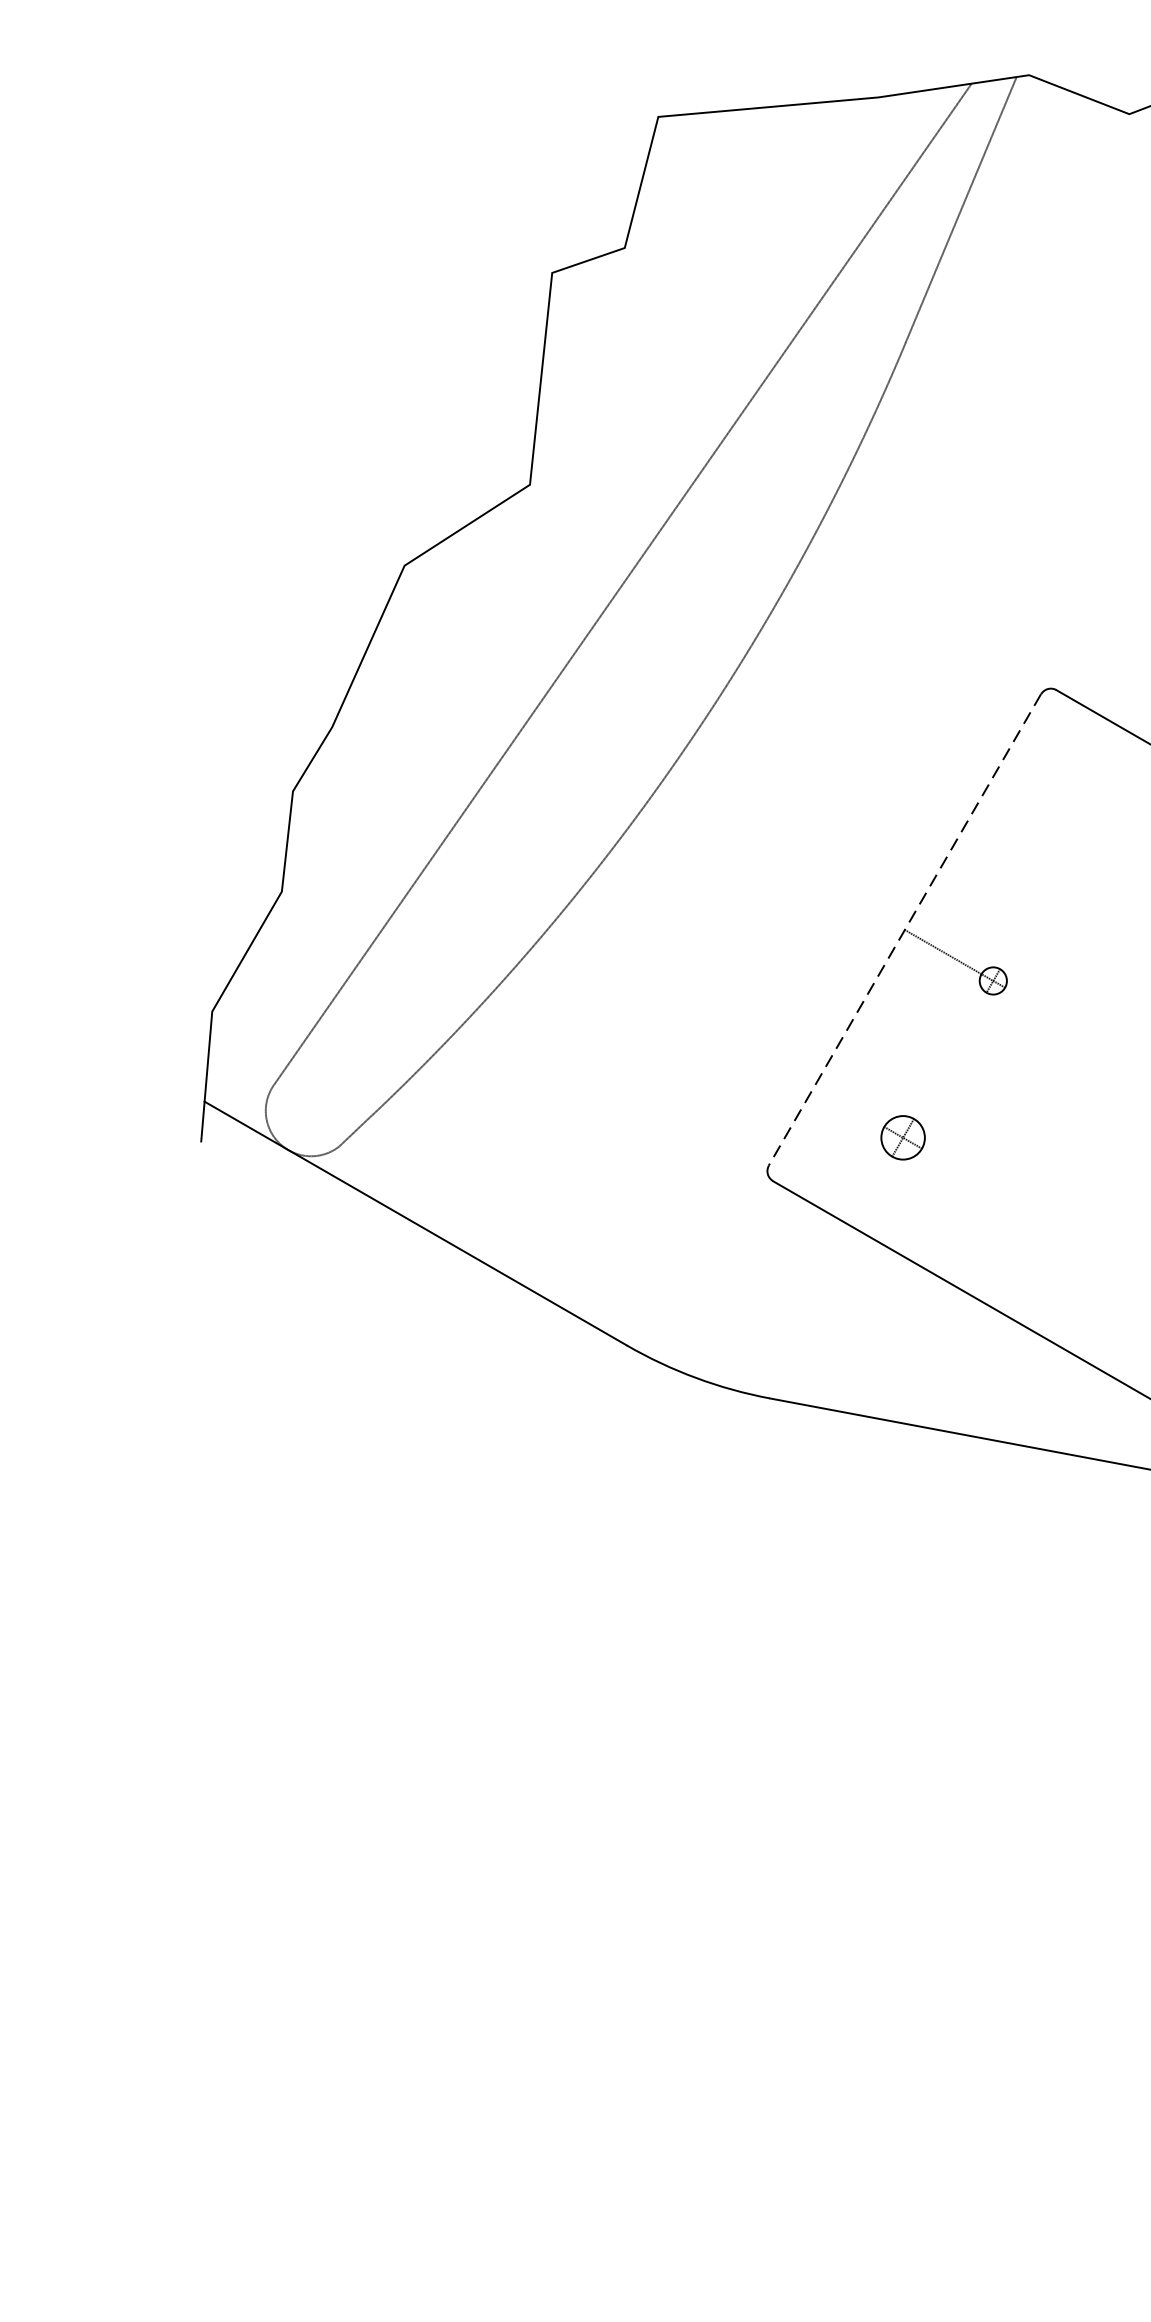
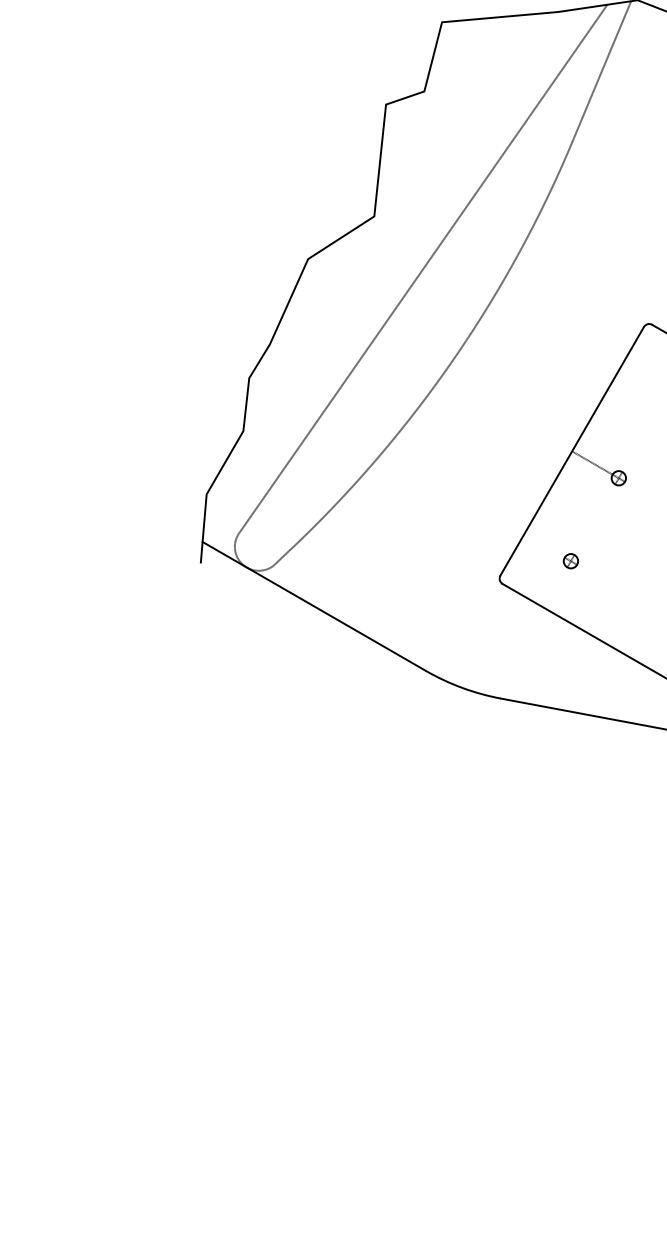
line: (905, 930) -> (572, 451), dashed -> solid
part: (901, 1138) -> (570, 561), size x0.62

